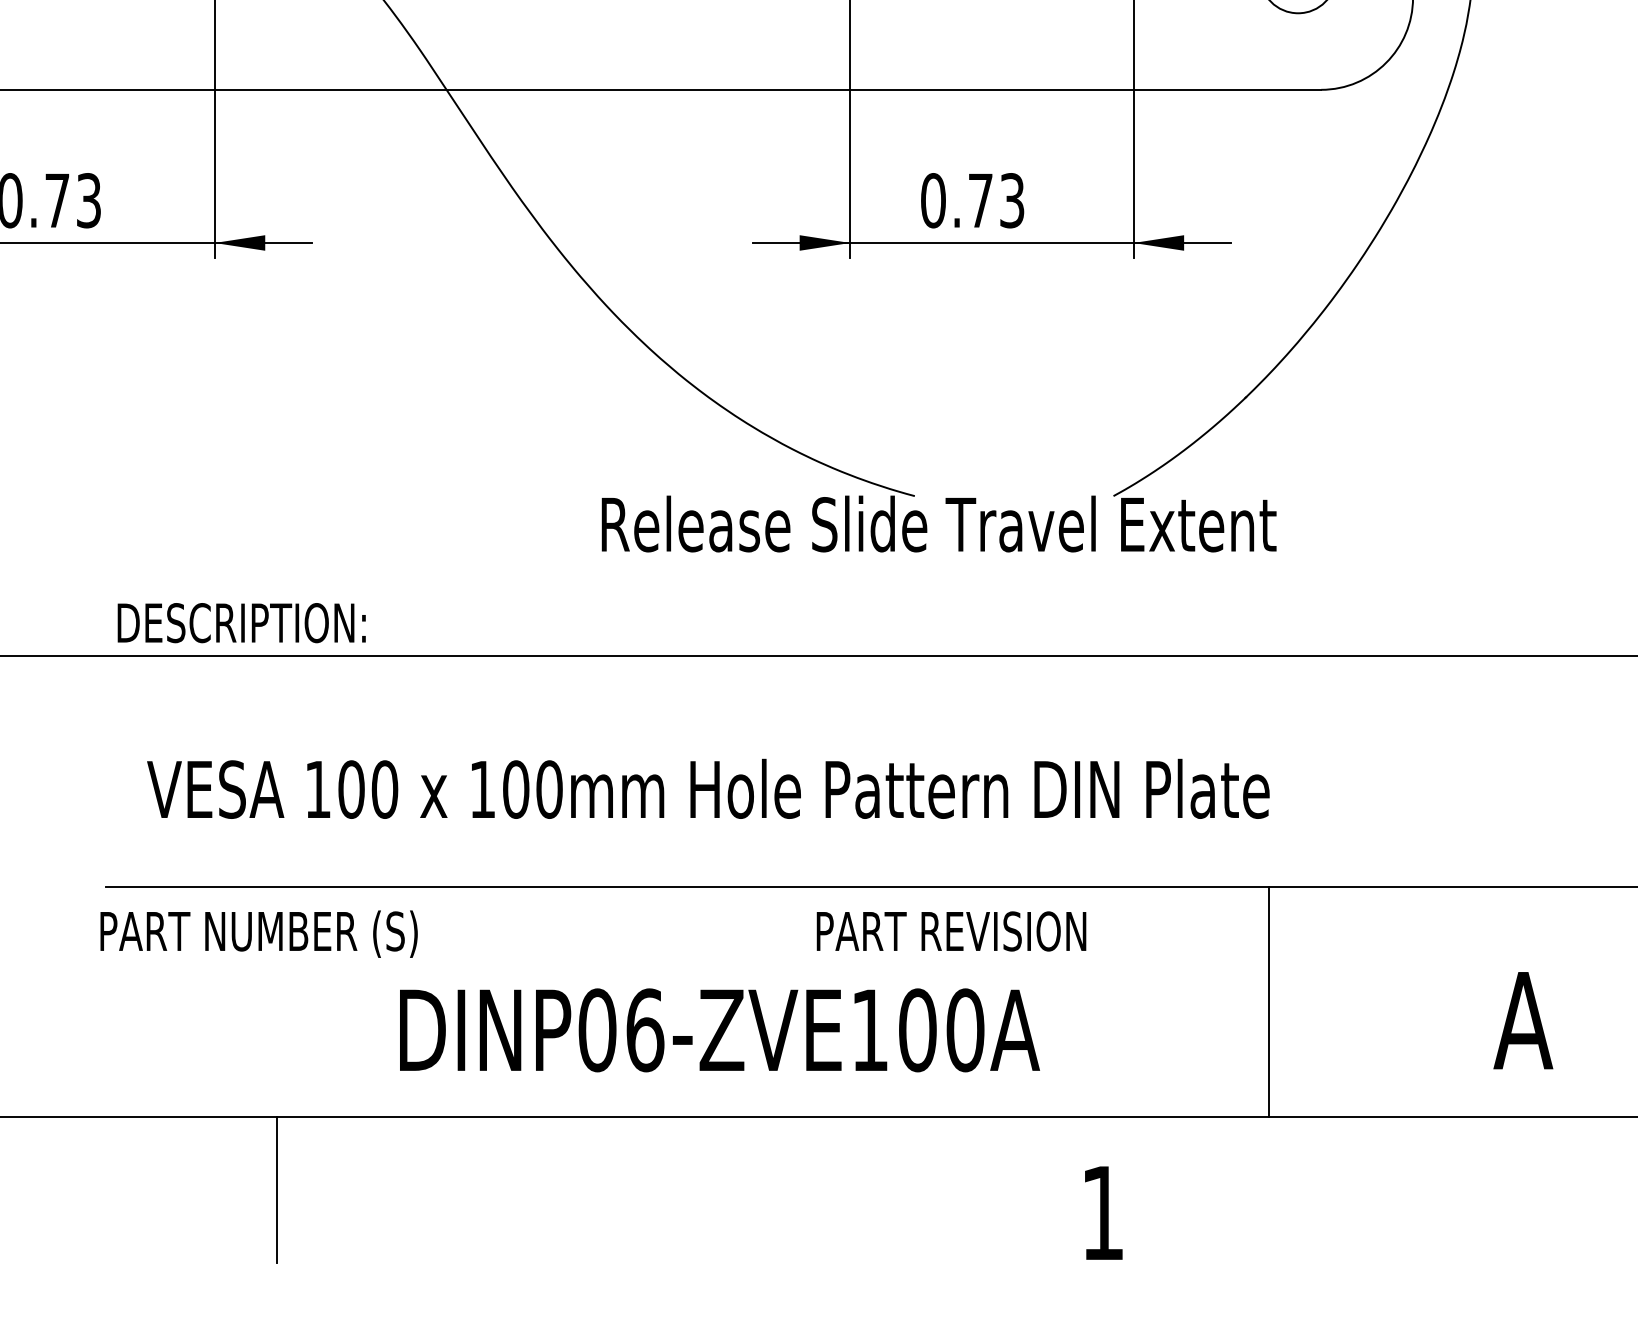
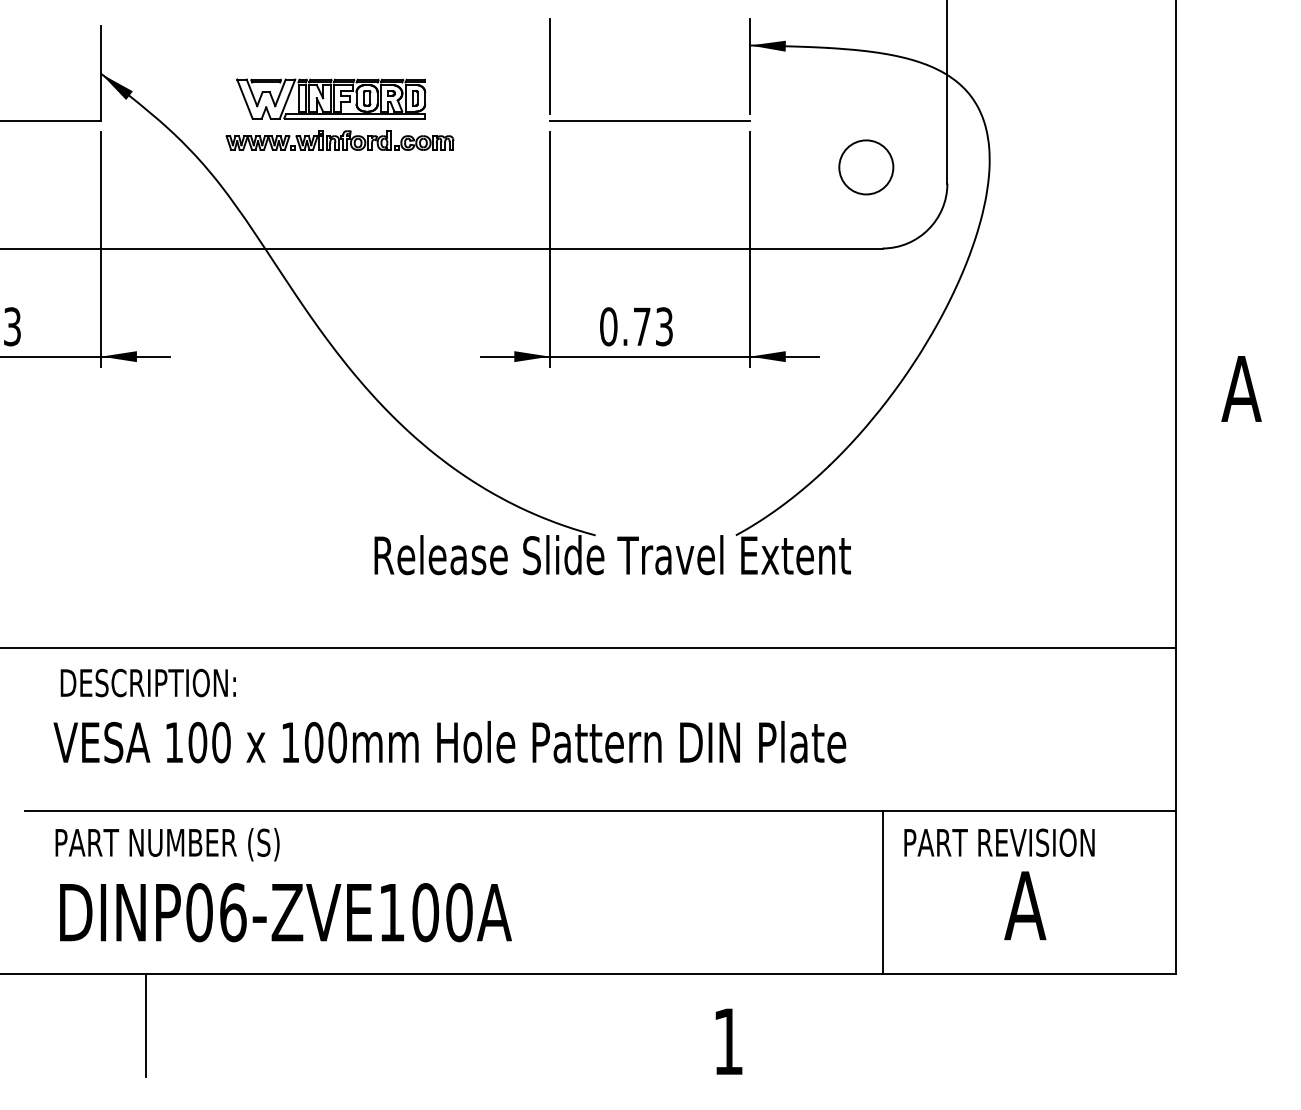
text: (240, 622) -> (147, 682), moved
text: (951, 931) -> (999, 842), moved
text: (258, 933) -> (167, 844), moved
line: (1268, 1001) -> (883, 892), moved
text: (719, 1030) -> (285, 912), moved

